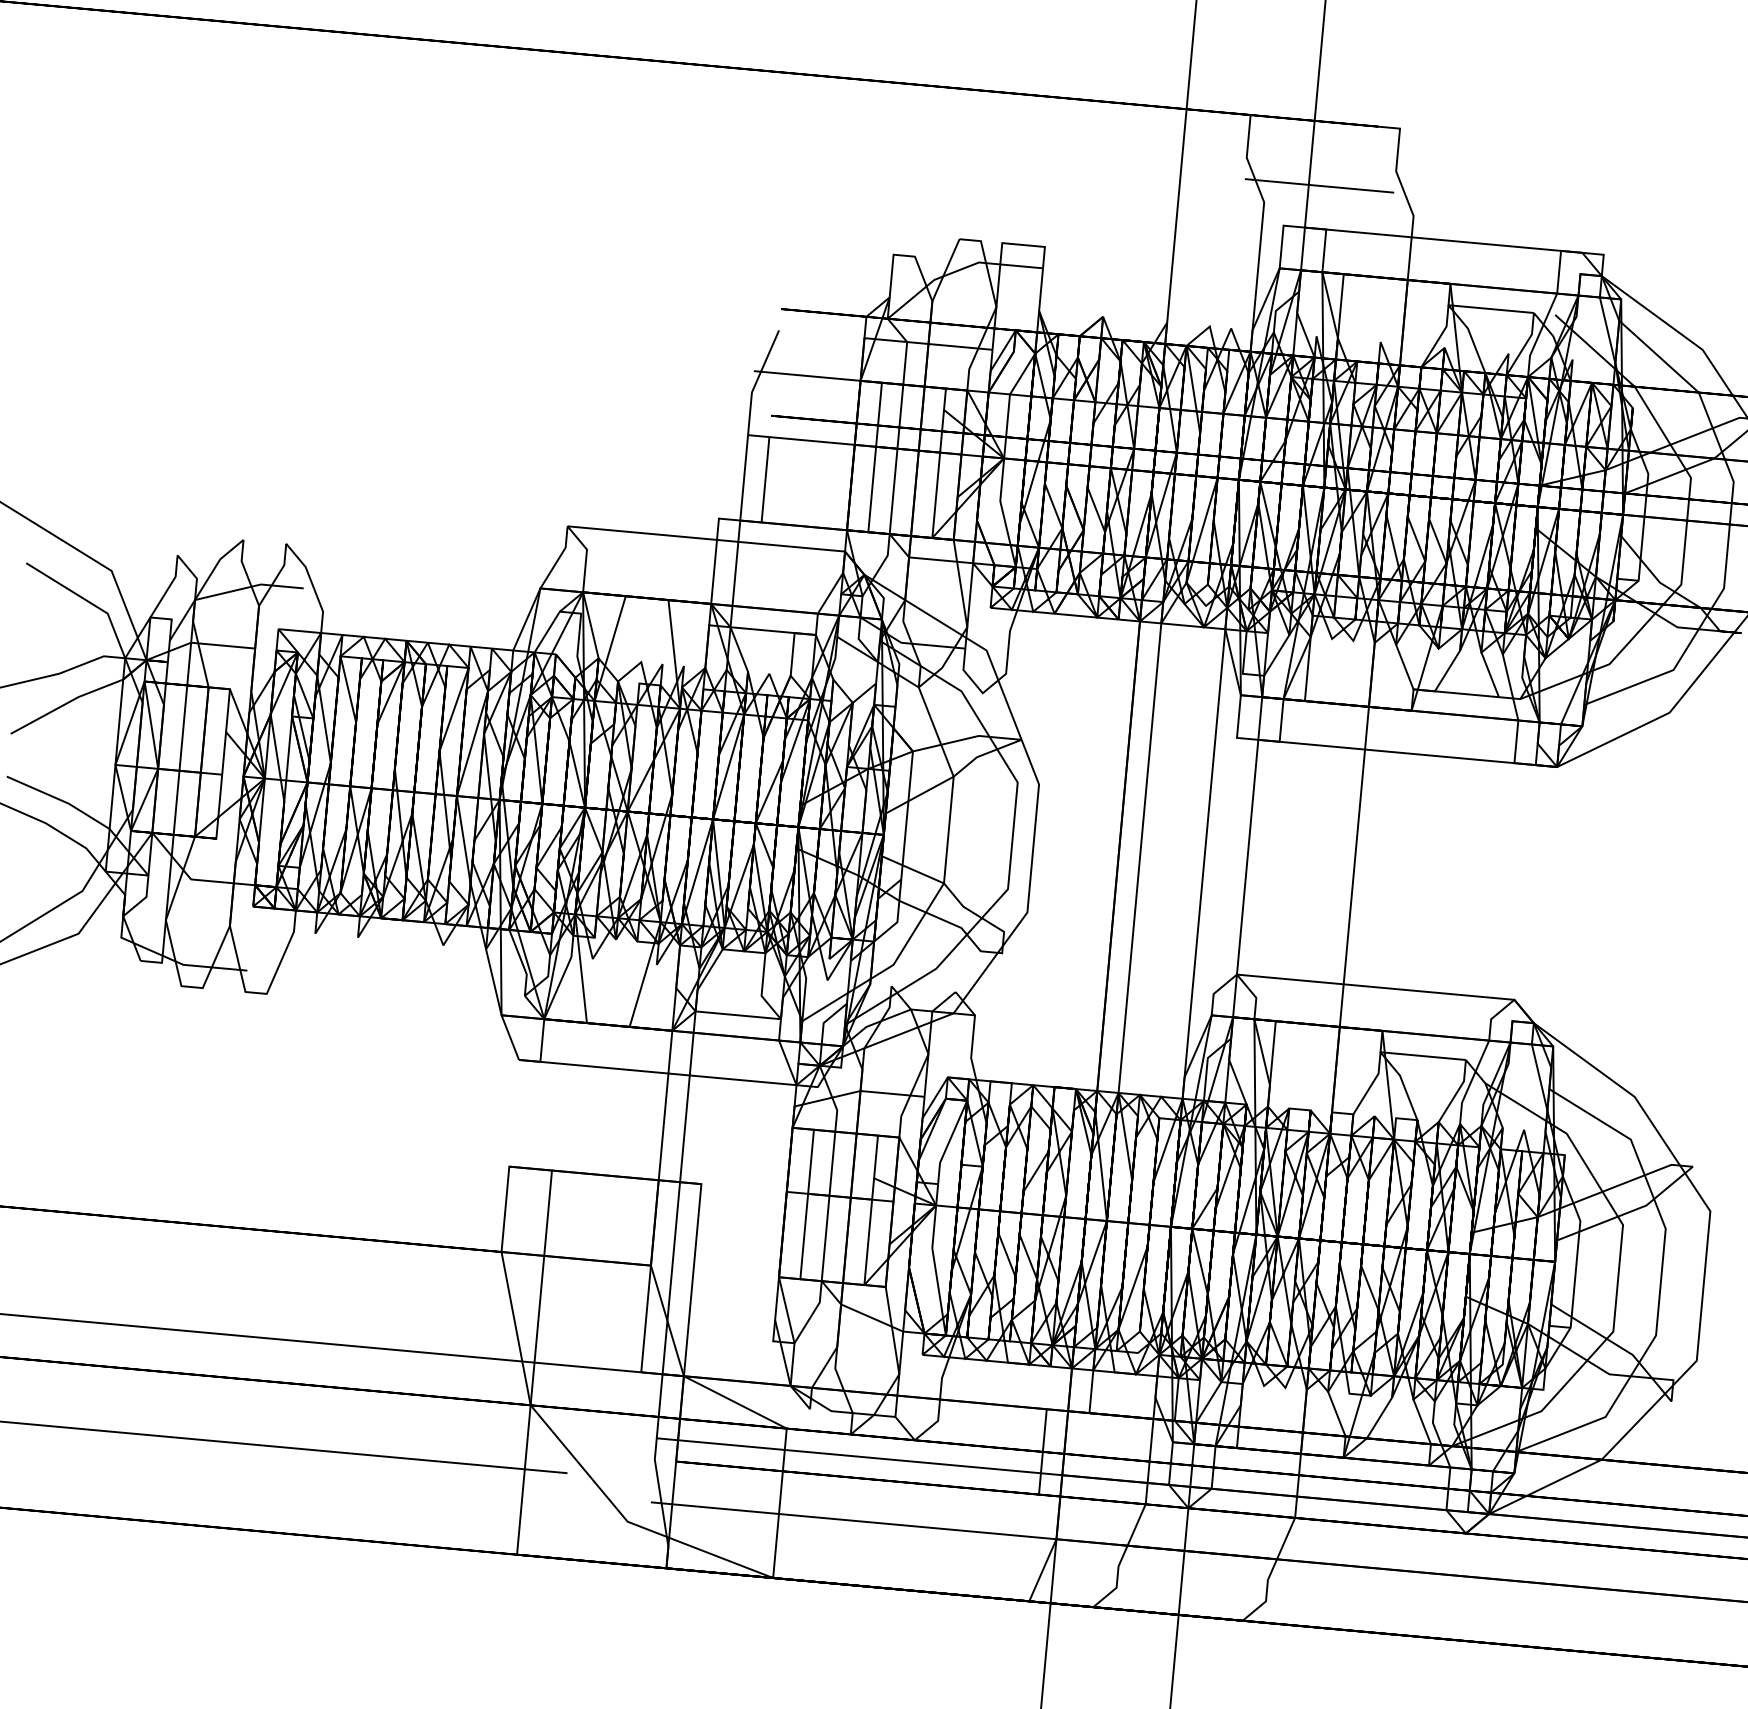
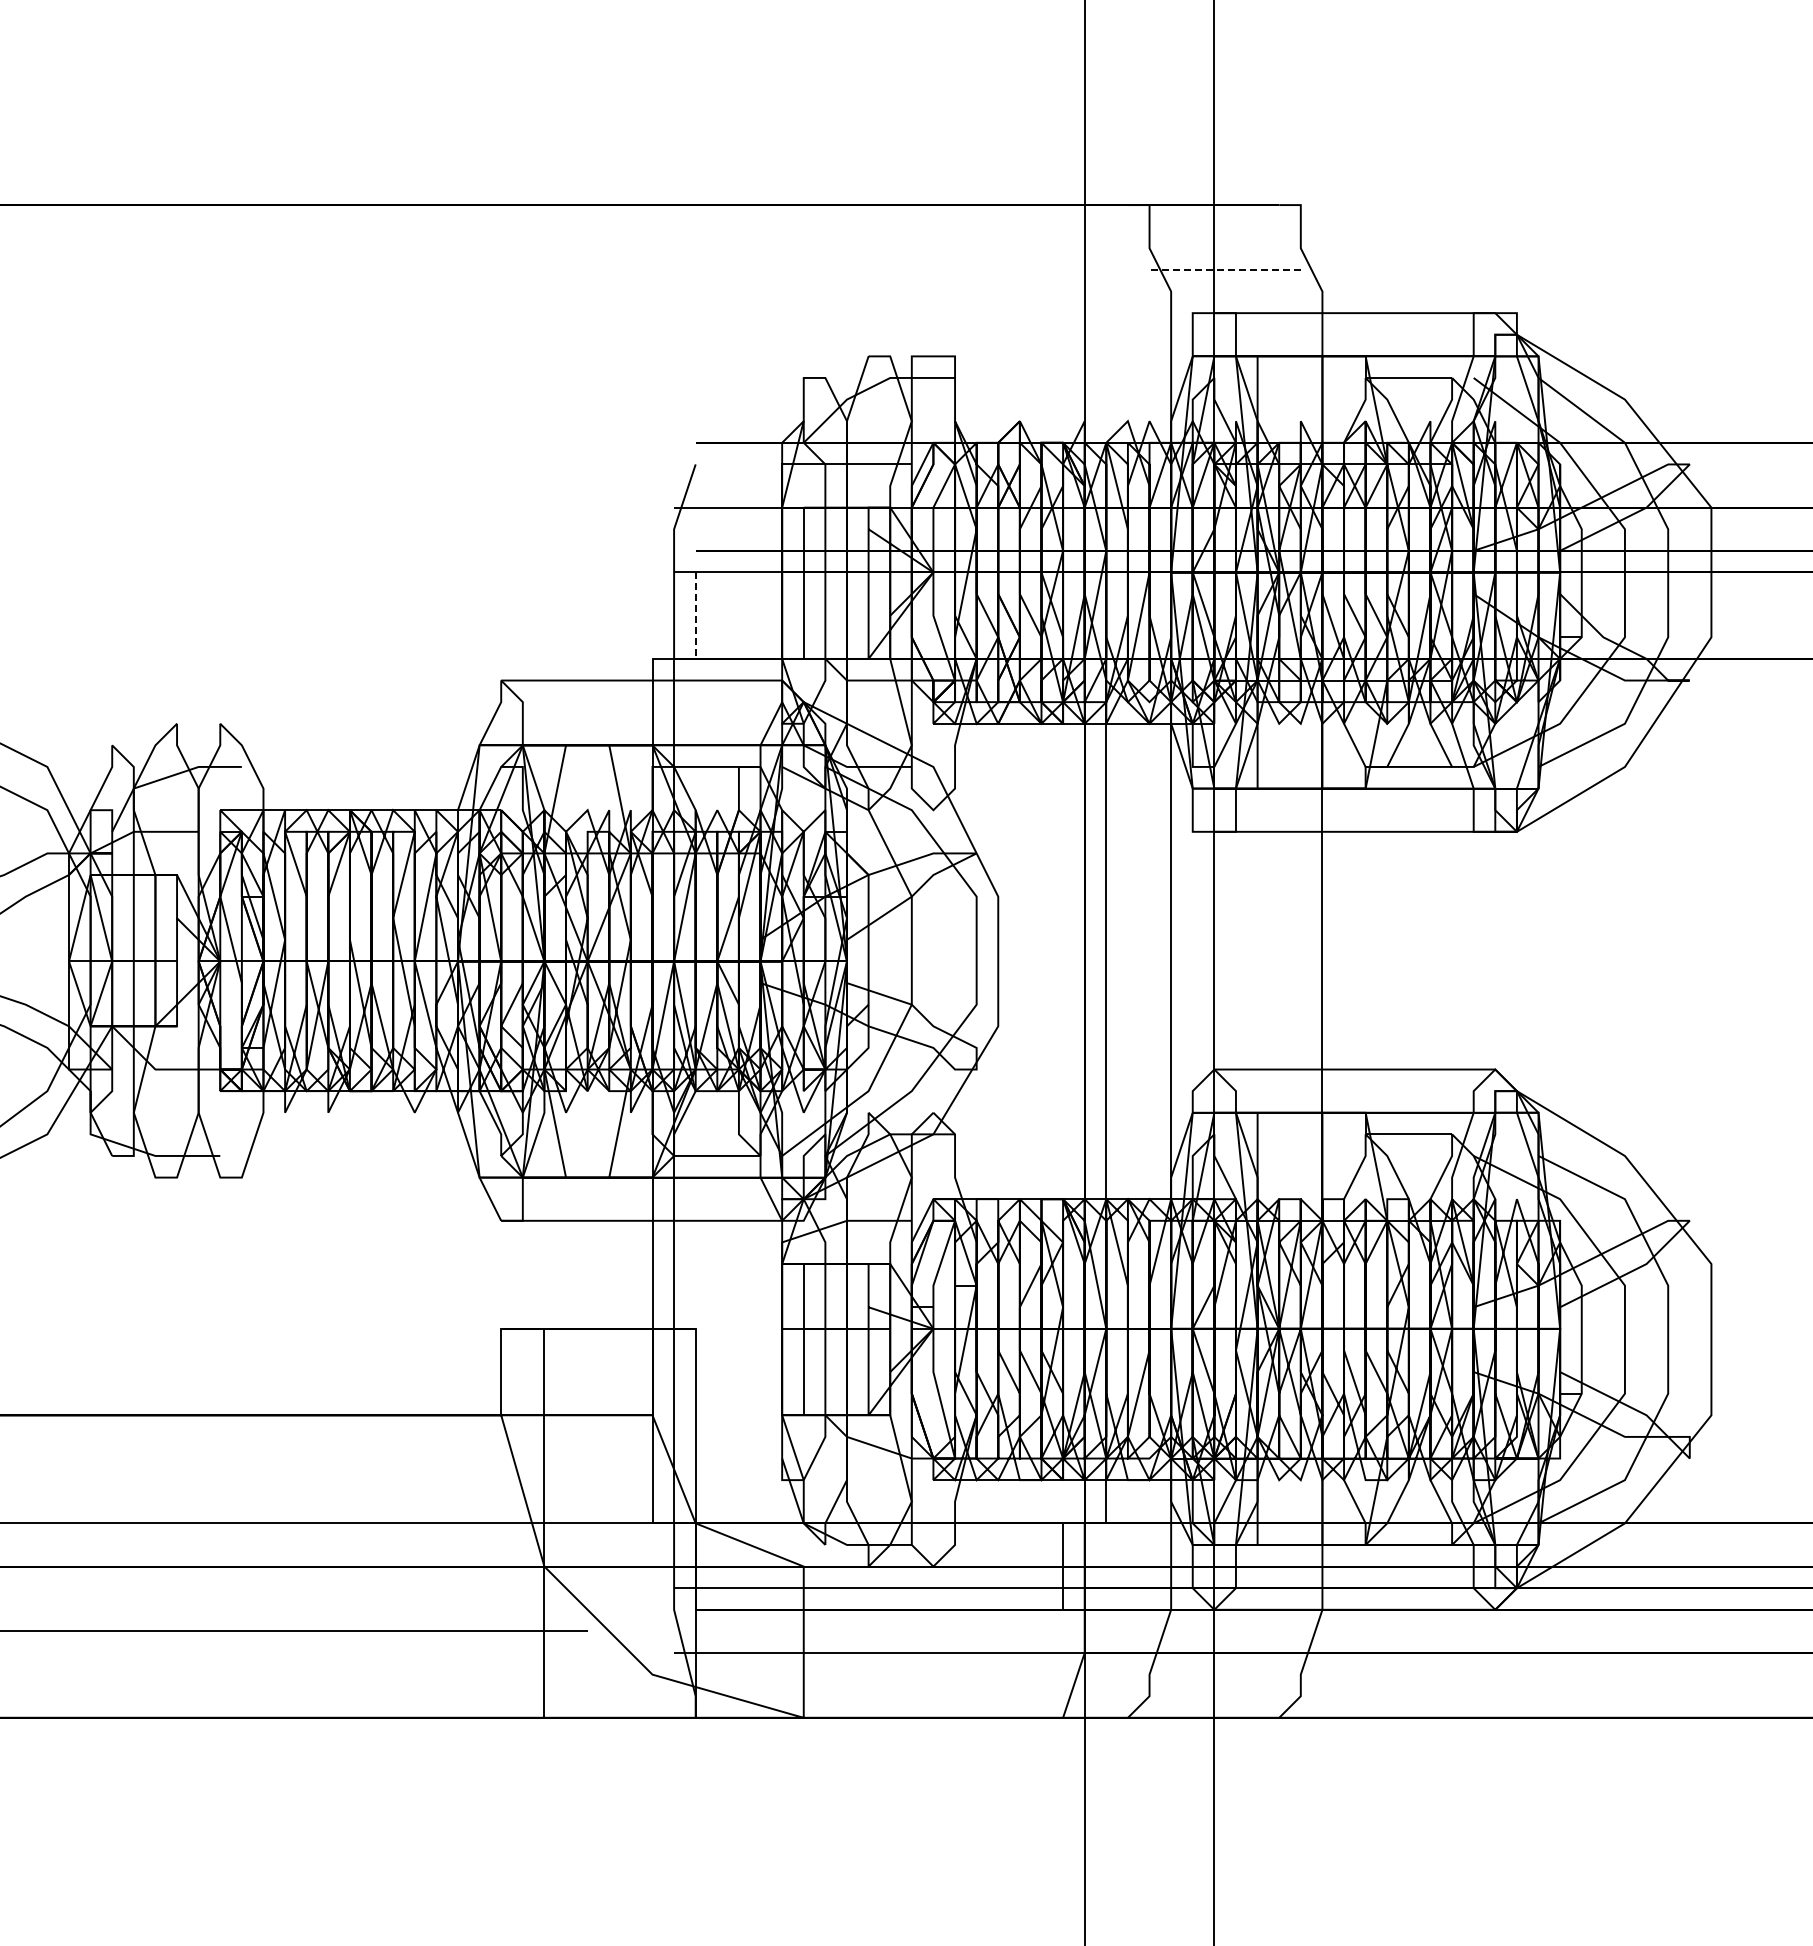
line: (1319, 185) -> (1225, 269), solid -> dashed
line: (765, 480) -> (695, 616), solid -> dashed

